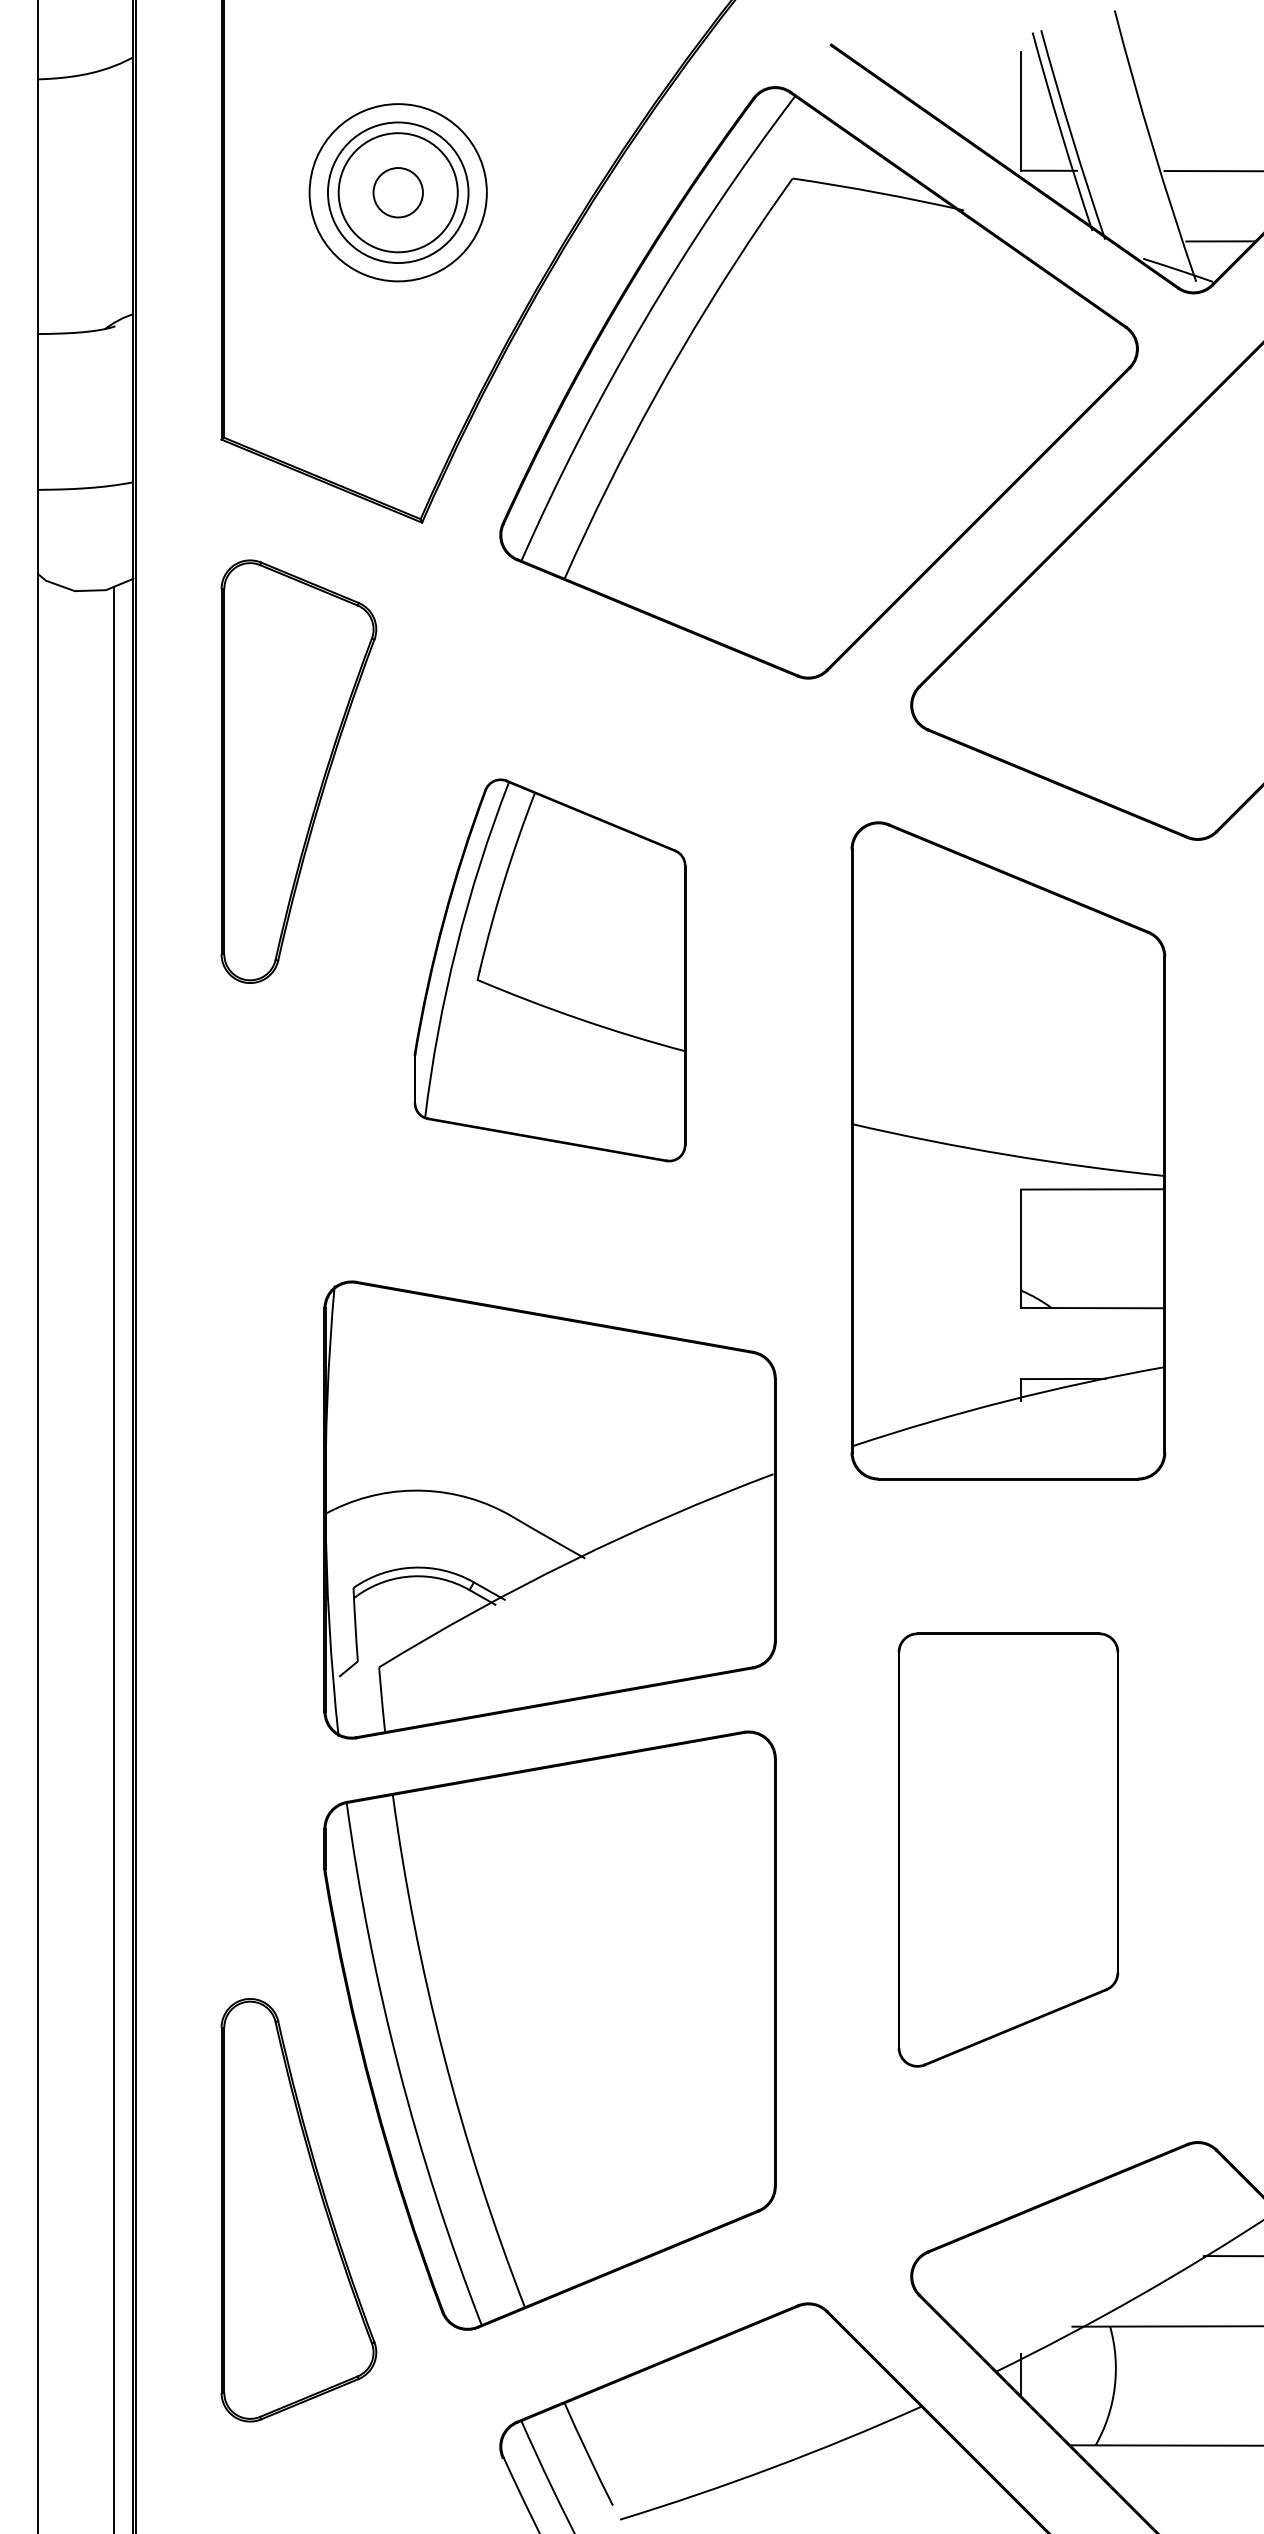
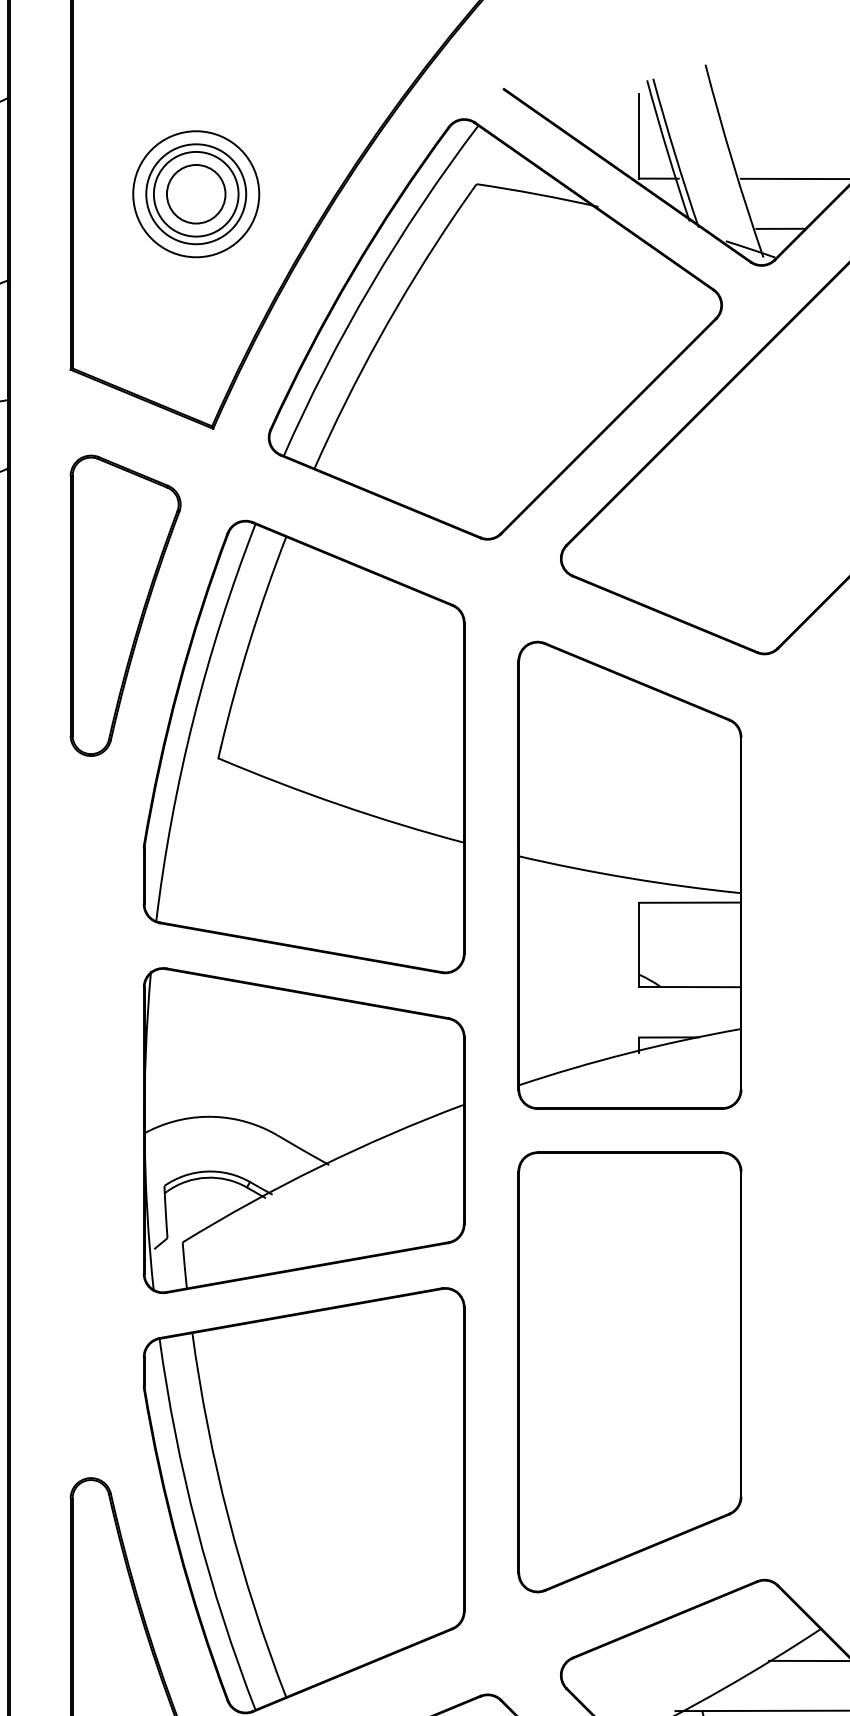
circle: (398, 192) -> (196, 194), size x1.67
part: (549, 970) -> (303, 747), size x1.67
part: (1008, 1849) -> (630, 1371), size x1.43

